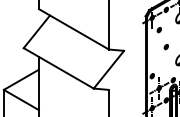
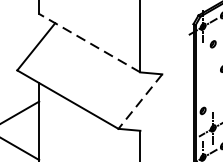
line: (73, 29) -> (89, 43), solid -> dashed
line: (108, 70) -> (139, 102), solid -> dashed

